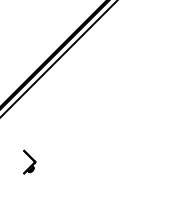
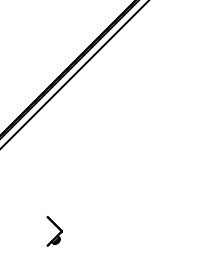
part: (29, 162) -> (54, 231), moved

